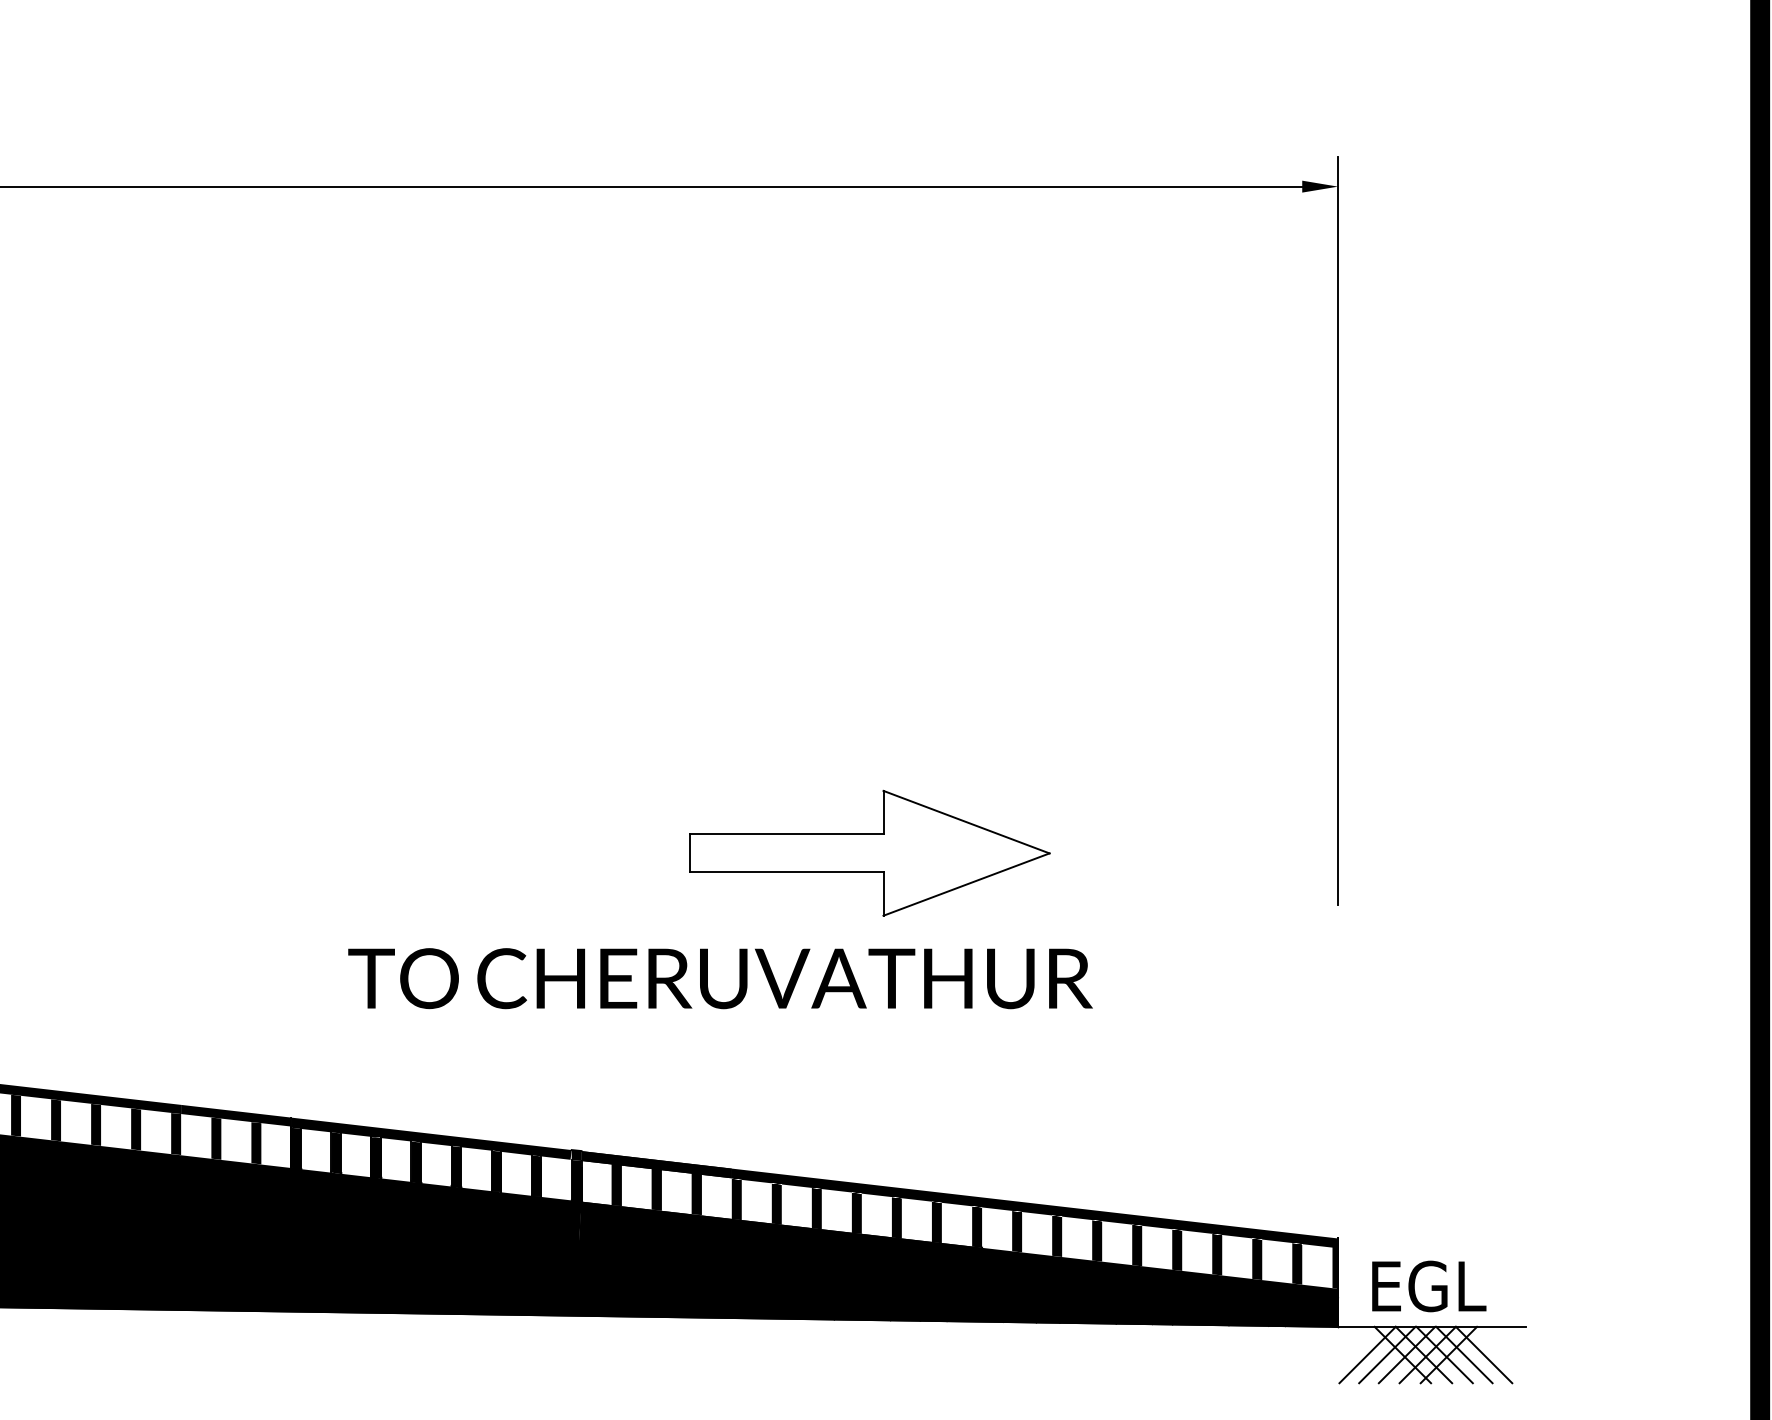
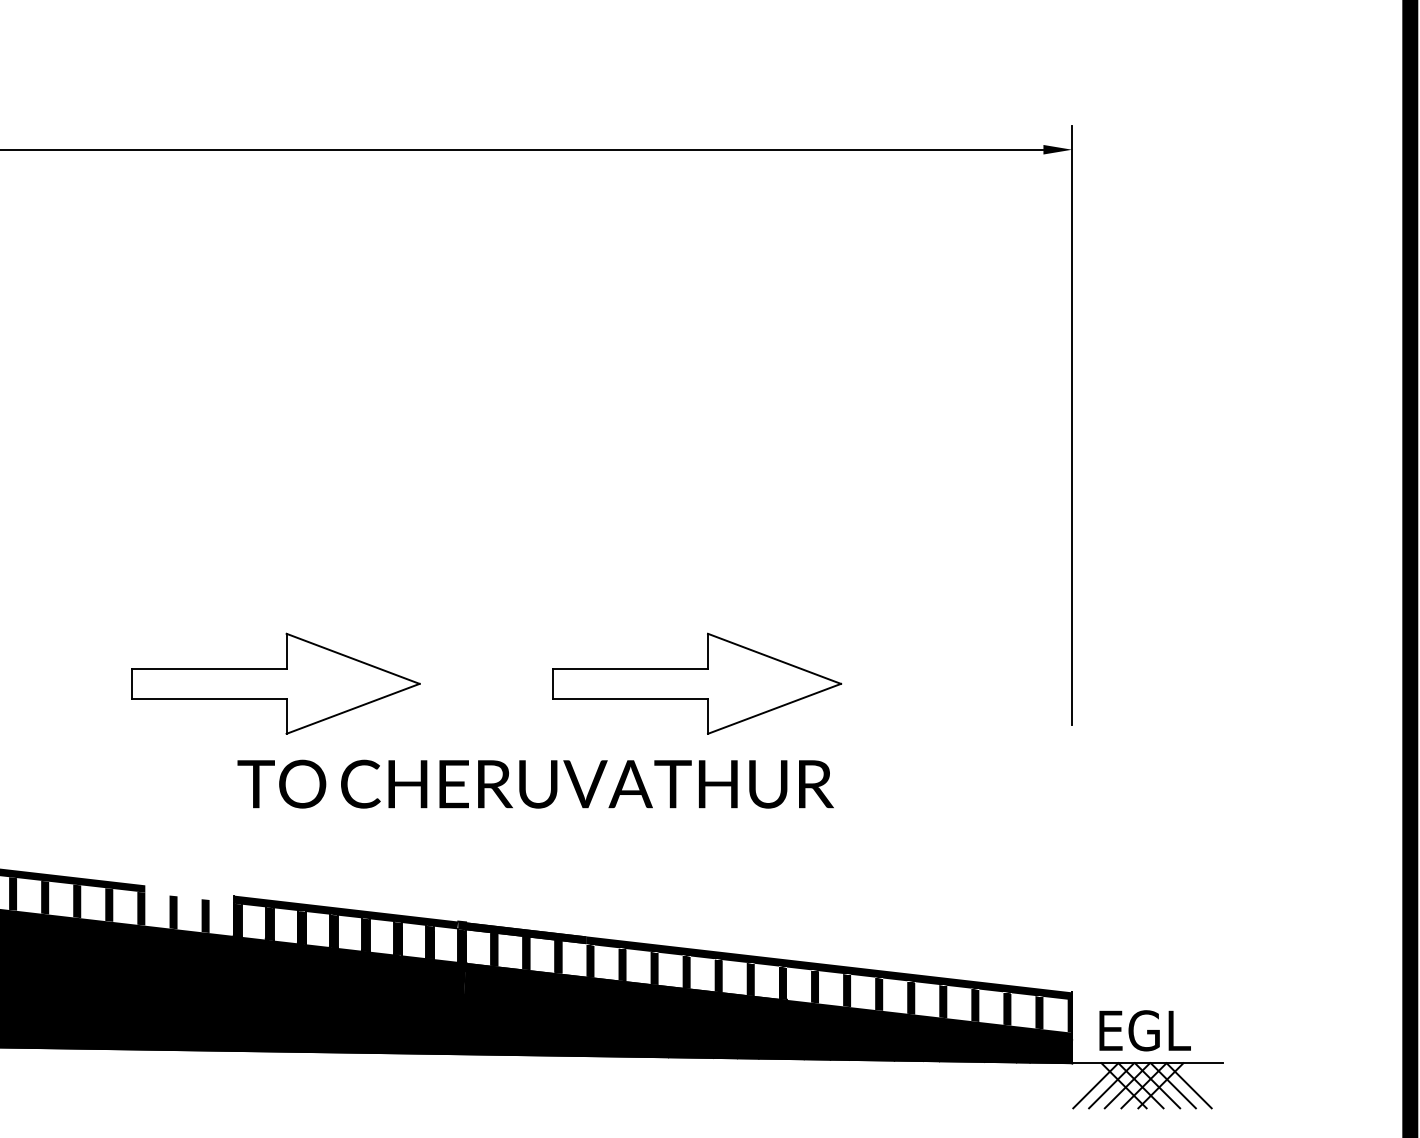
part: (343, 852) -> (275, 683), added
text: (720, 978) -> (535, 784), moved
fill: (236, 1115) -> (189, 893), removed

